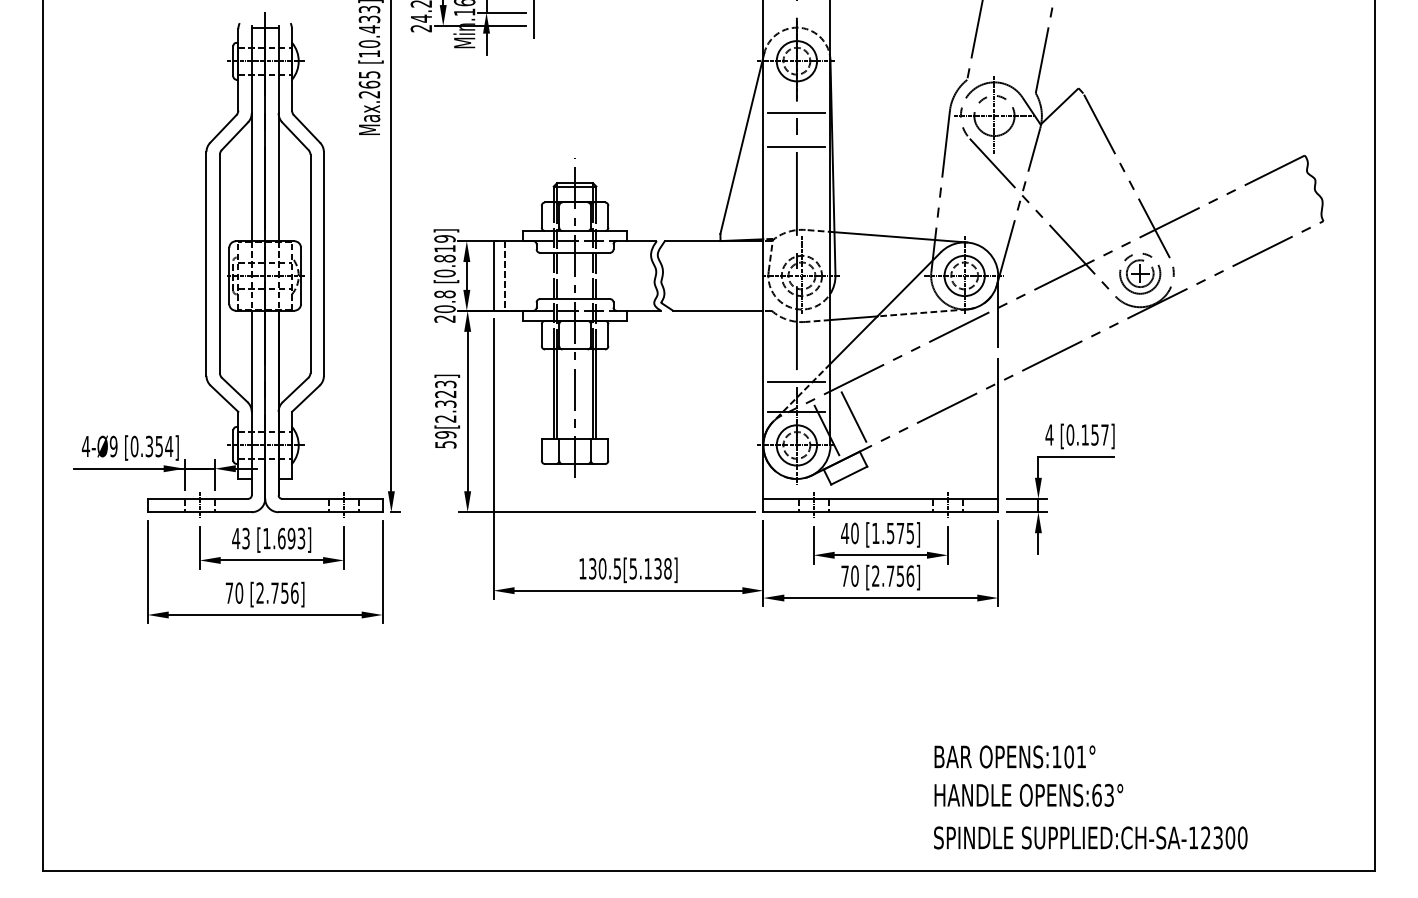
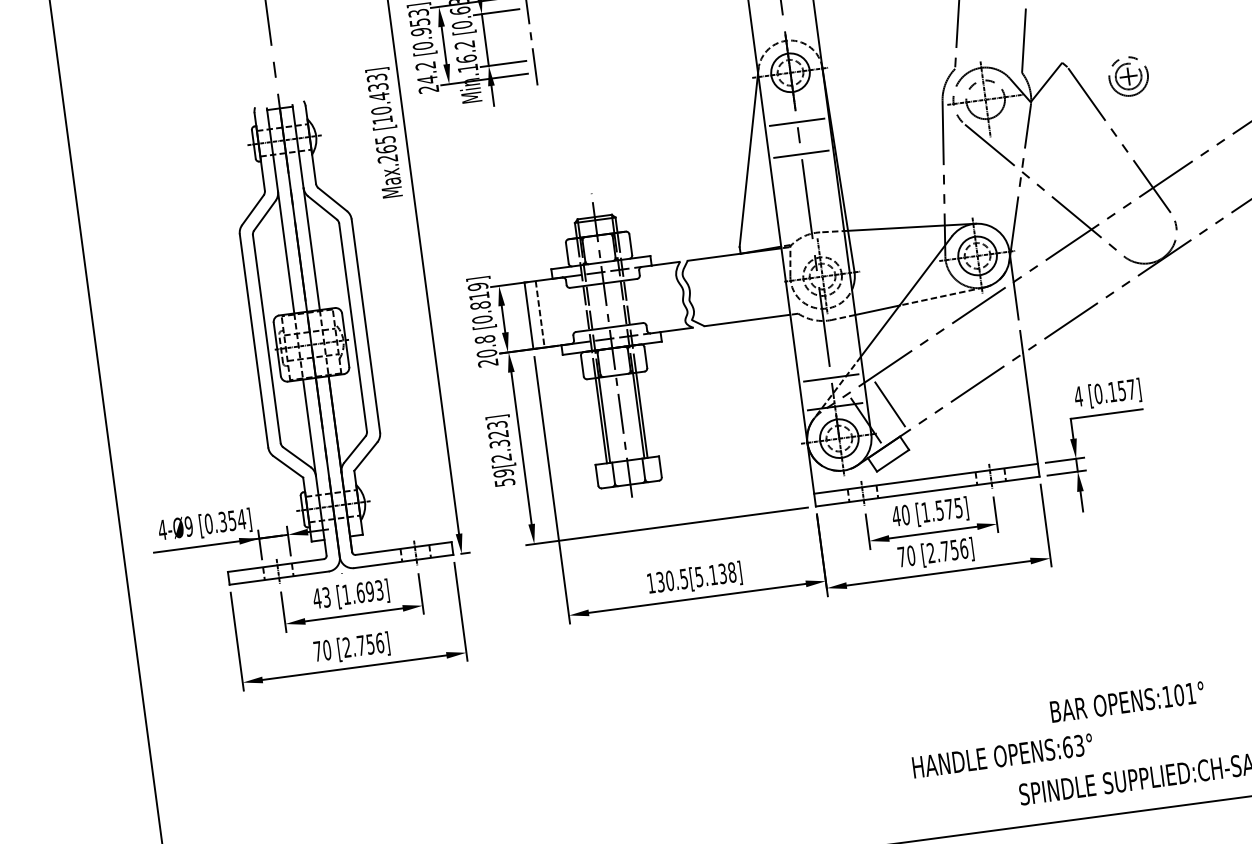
part: (1140, 273) -> (1128, 76), moved
text: (1014, 756) -> (1127, 701), moved
text: (1028, 794) -> (1002, 755), moved

